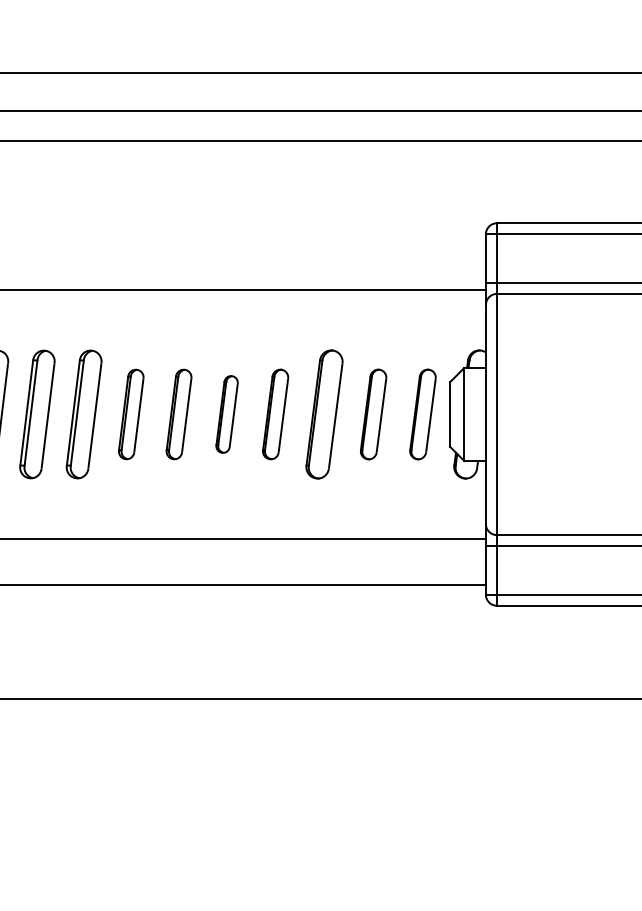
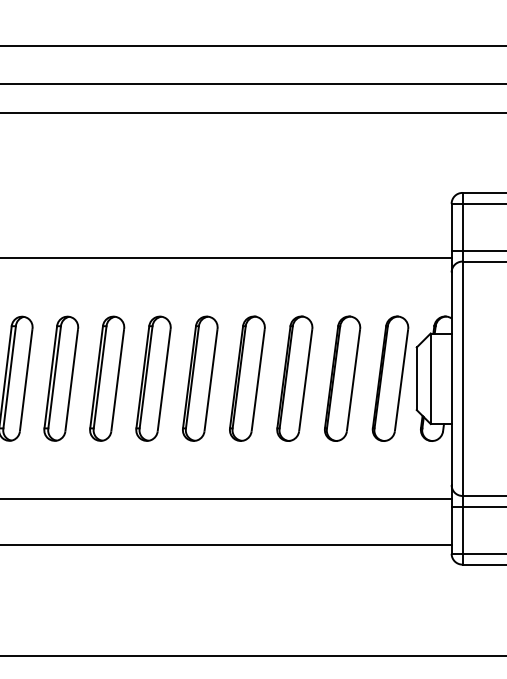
part: (130, 414) -> (106, 378), size x1.43
part: (178, 414) -> (152, 378), size x1.43
part: (226, 414) -> (199, 378), size x1.67
part: (275, 414) -> (247, 378), size x1.43
part: (373, 414) -> (342, 378), size x1.43
part: (422, 414) -> (390, 378), size x1.43

